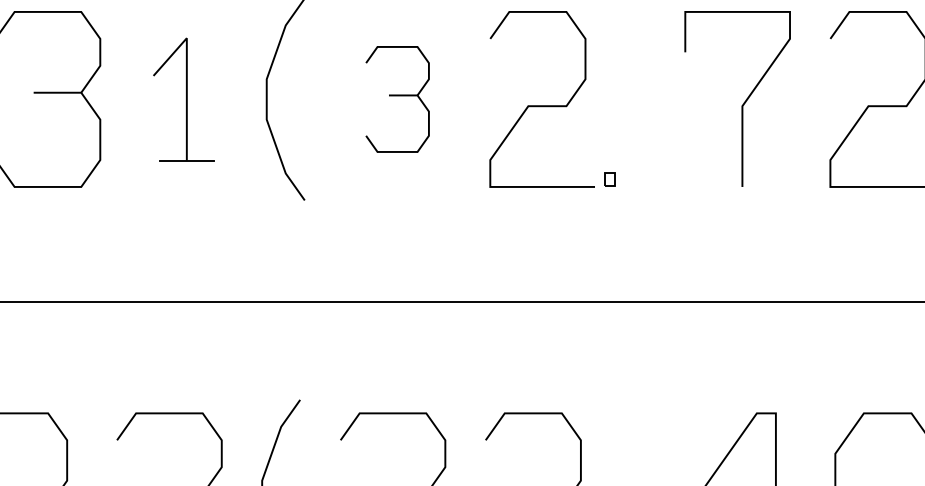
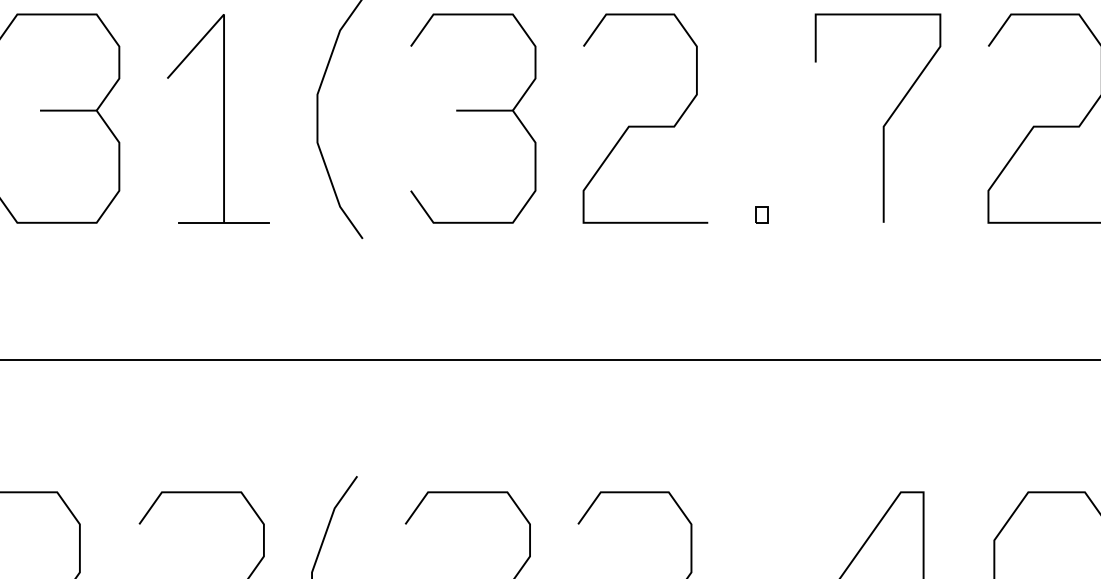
part: (183, 99) -> (218, 118), size x1.43
part: (397, 99) -> (473, 118), size x1.67
part: (609, 179) -> (761, 215), moved

